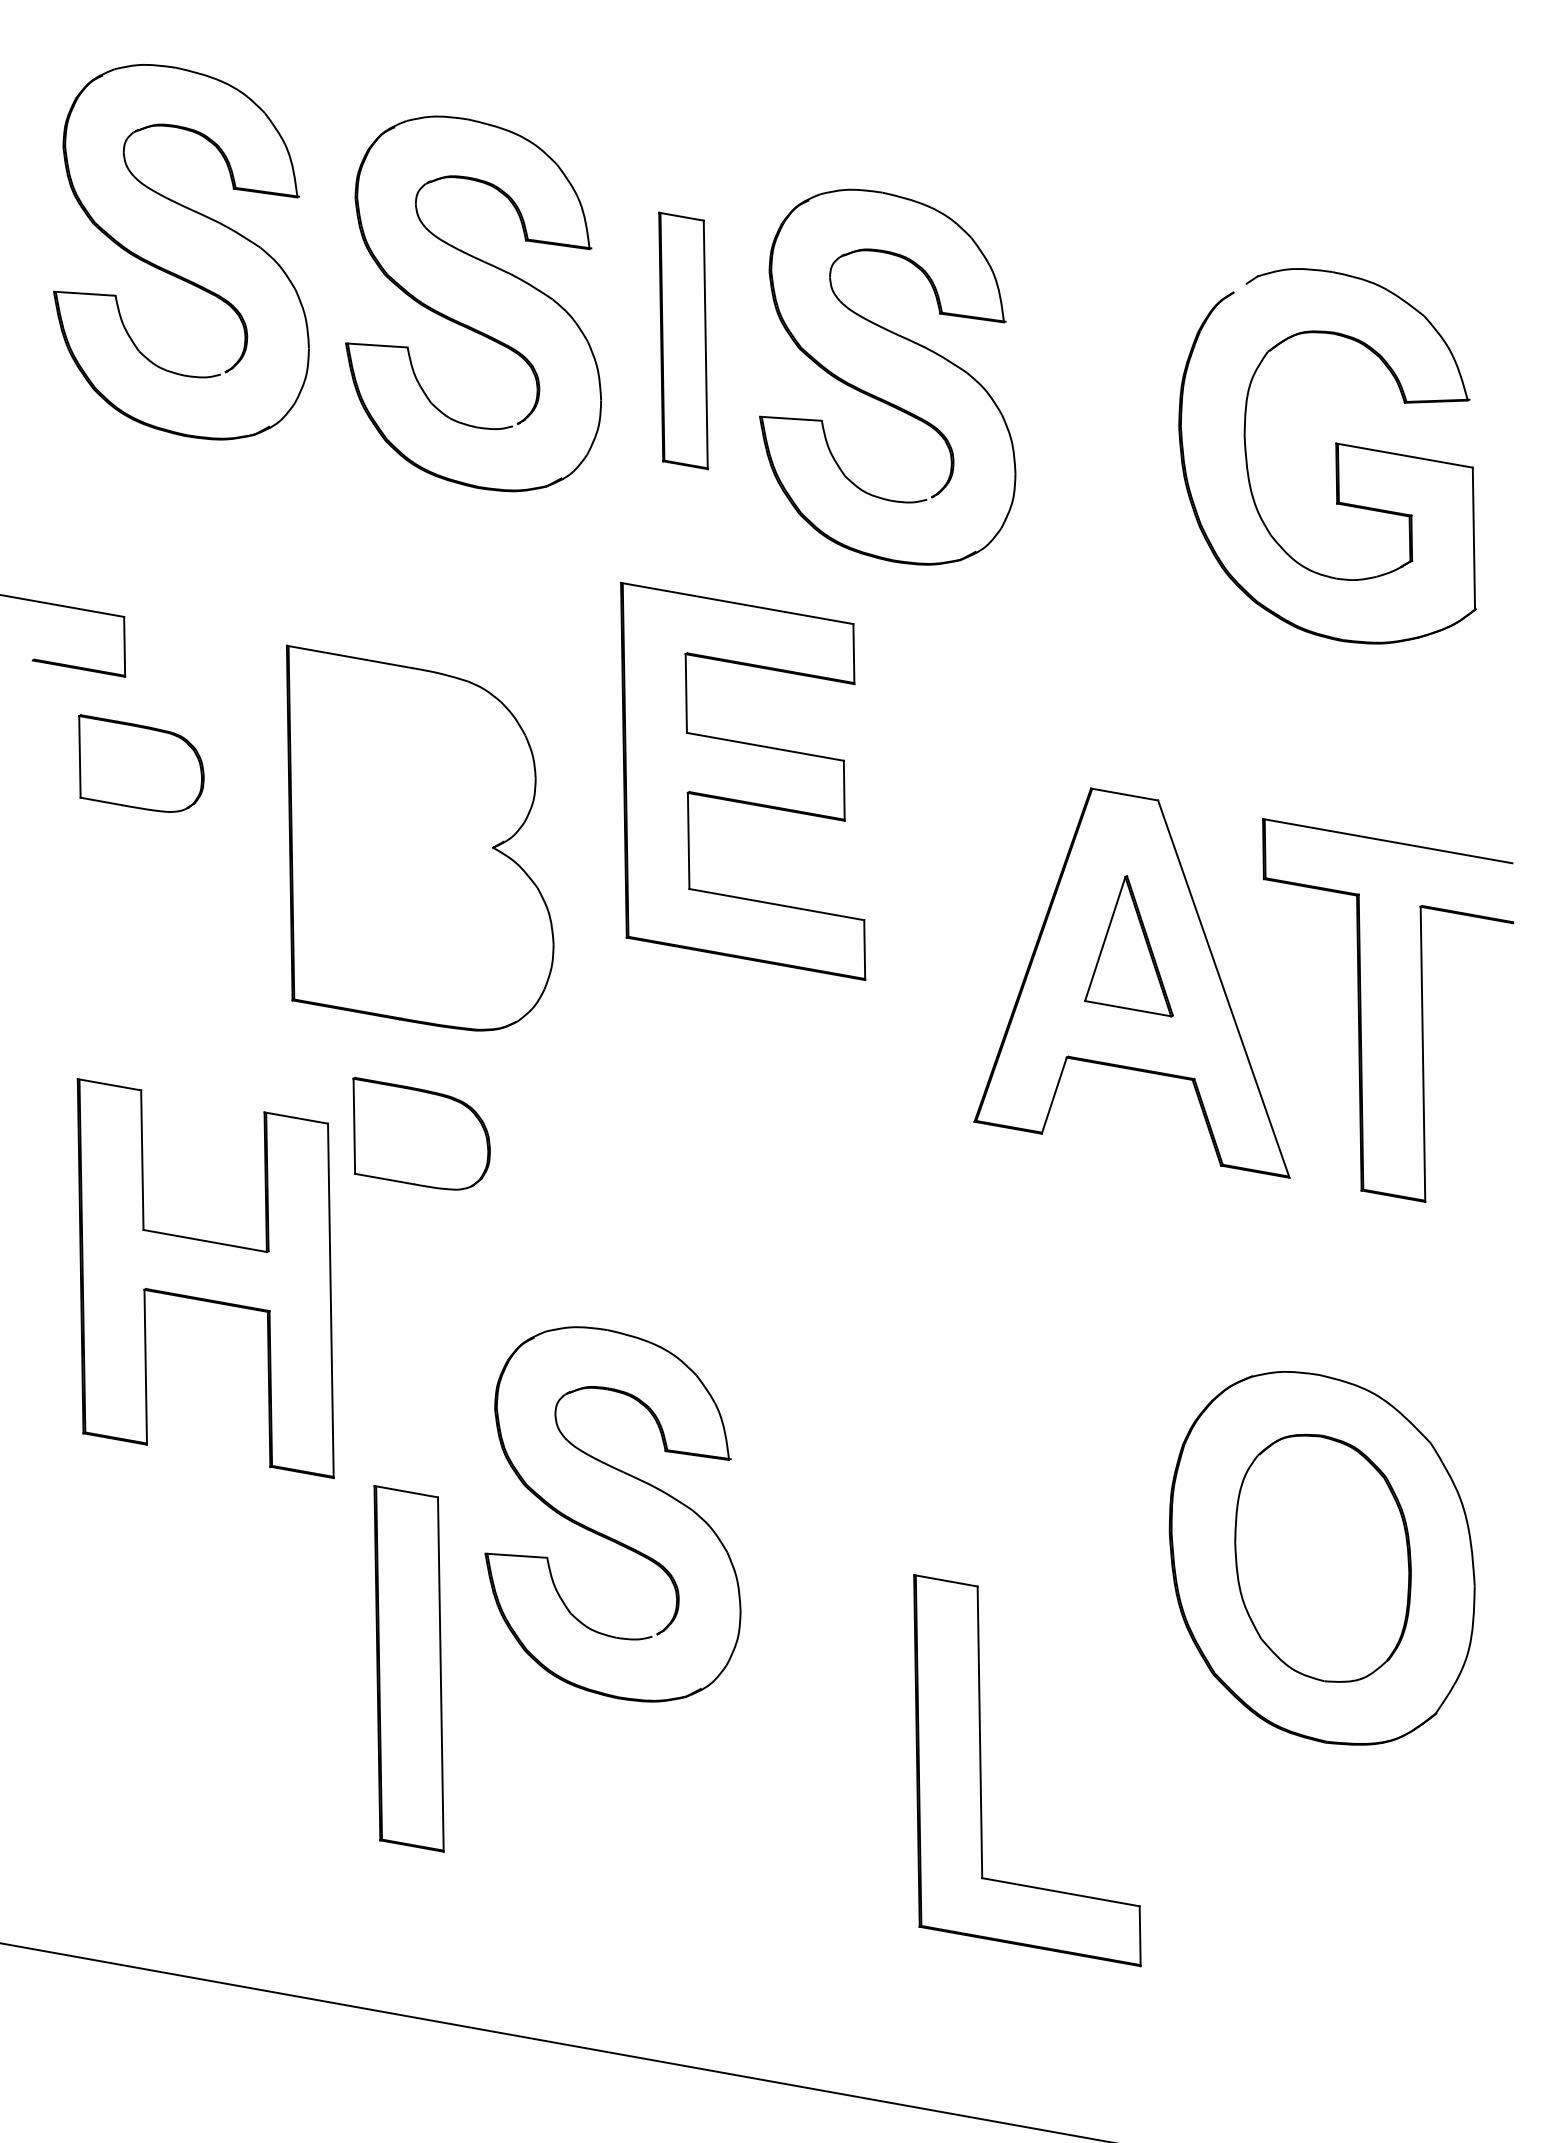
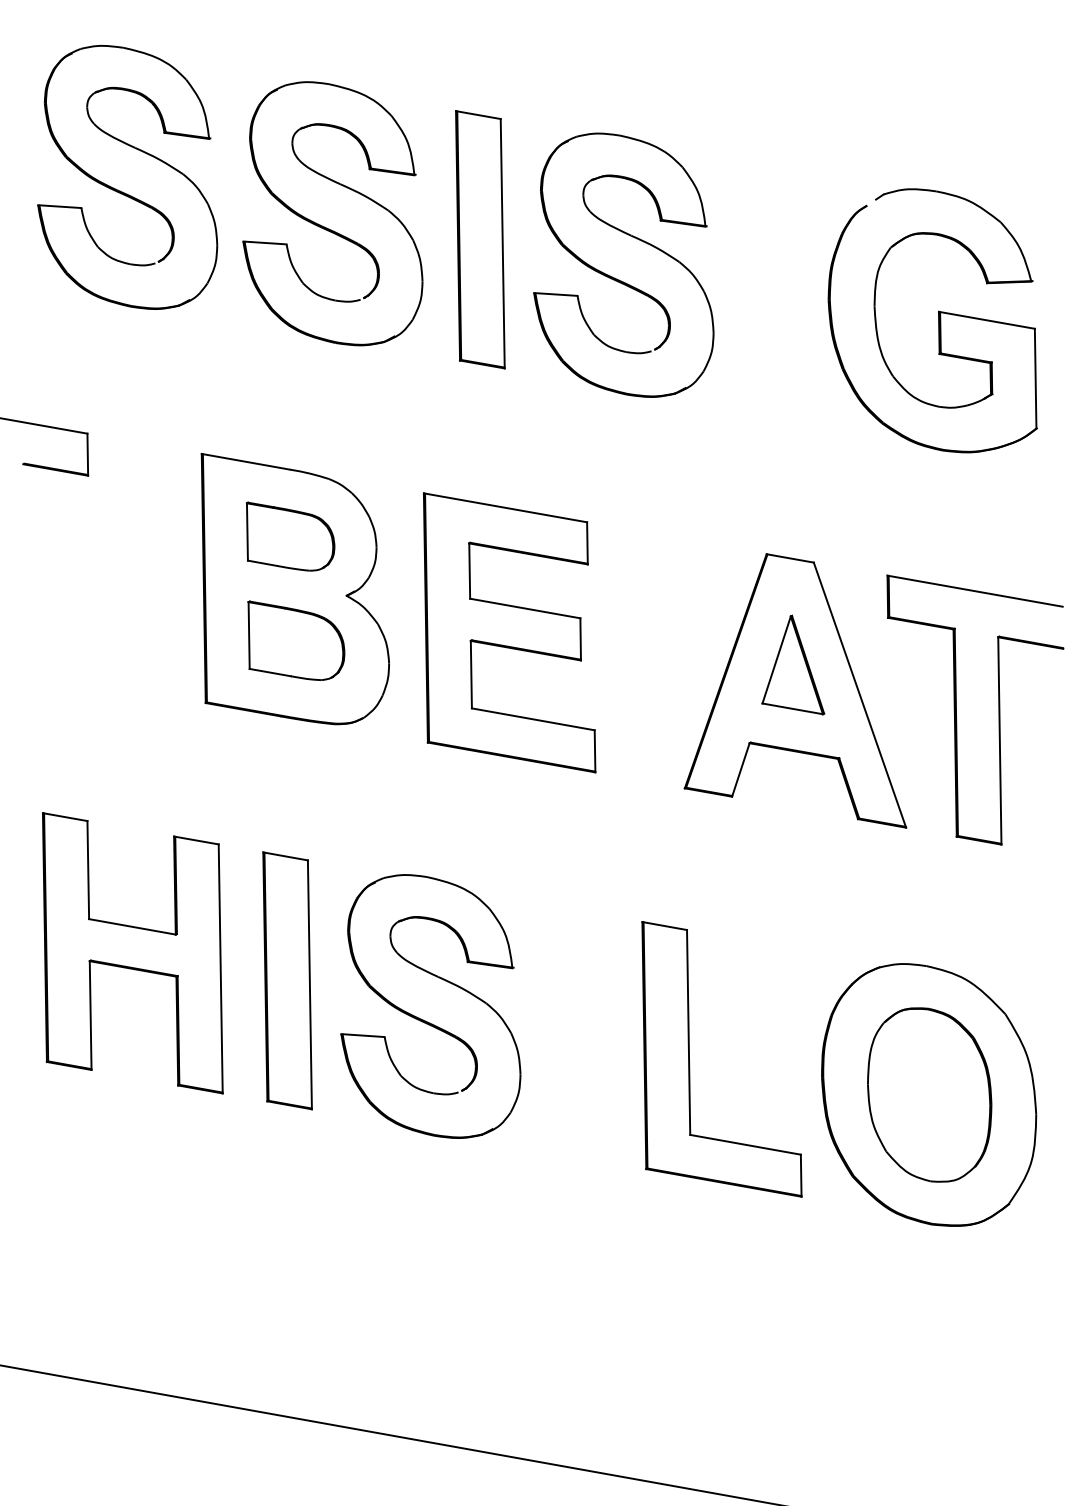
part: (683, 340) -> (480, 239), size x1.43
part: (141, 763) -> (290, 536), moved
part: (743, 781) -> (509, 632), moved
part: (421, 1133) -> (296, 640), moved
part: (205, 1278) -> (132, 953), moved
part: (602, 1533) -> (423, 1019), moved
part: (408, 1668) -> (287, 980), moved
part: (981, 1770) -> (689, 1059), moved

